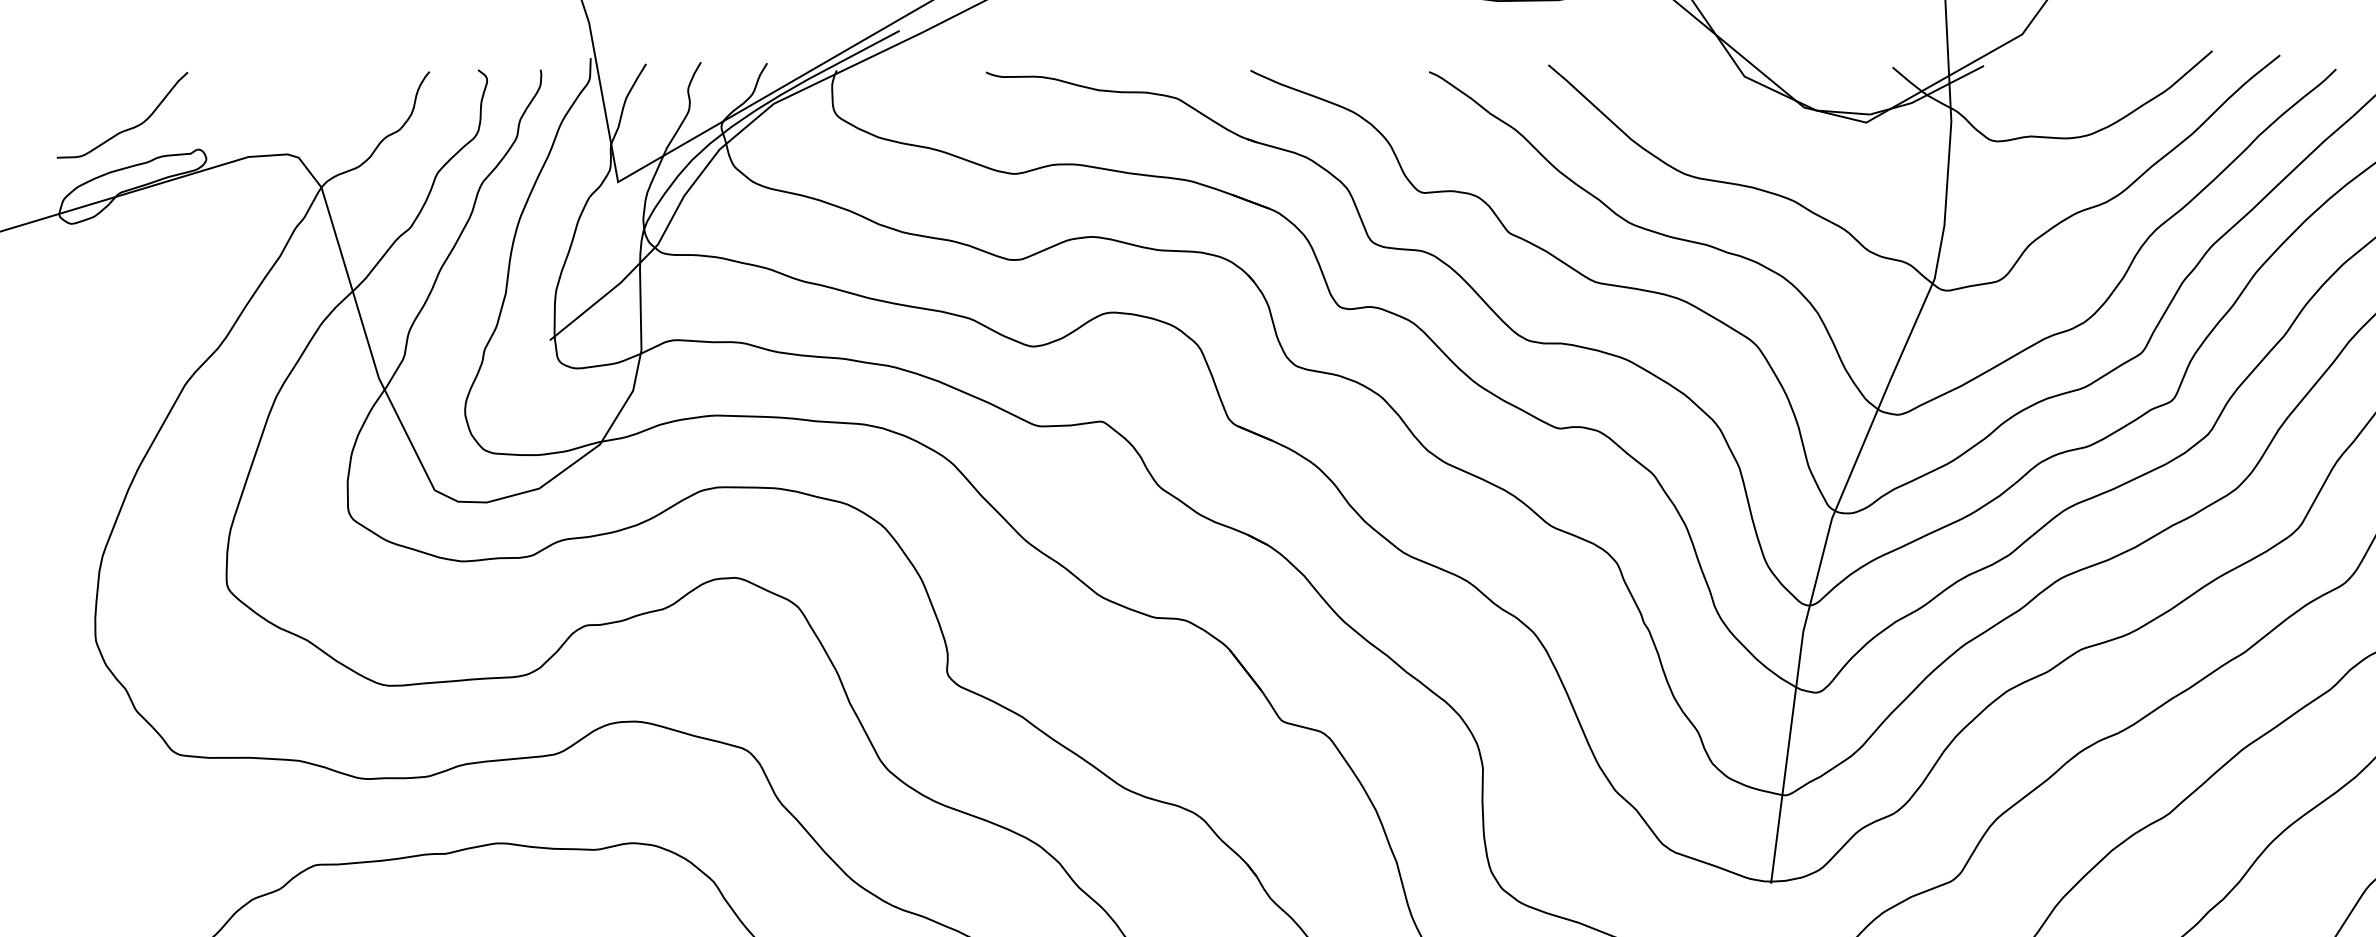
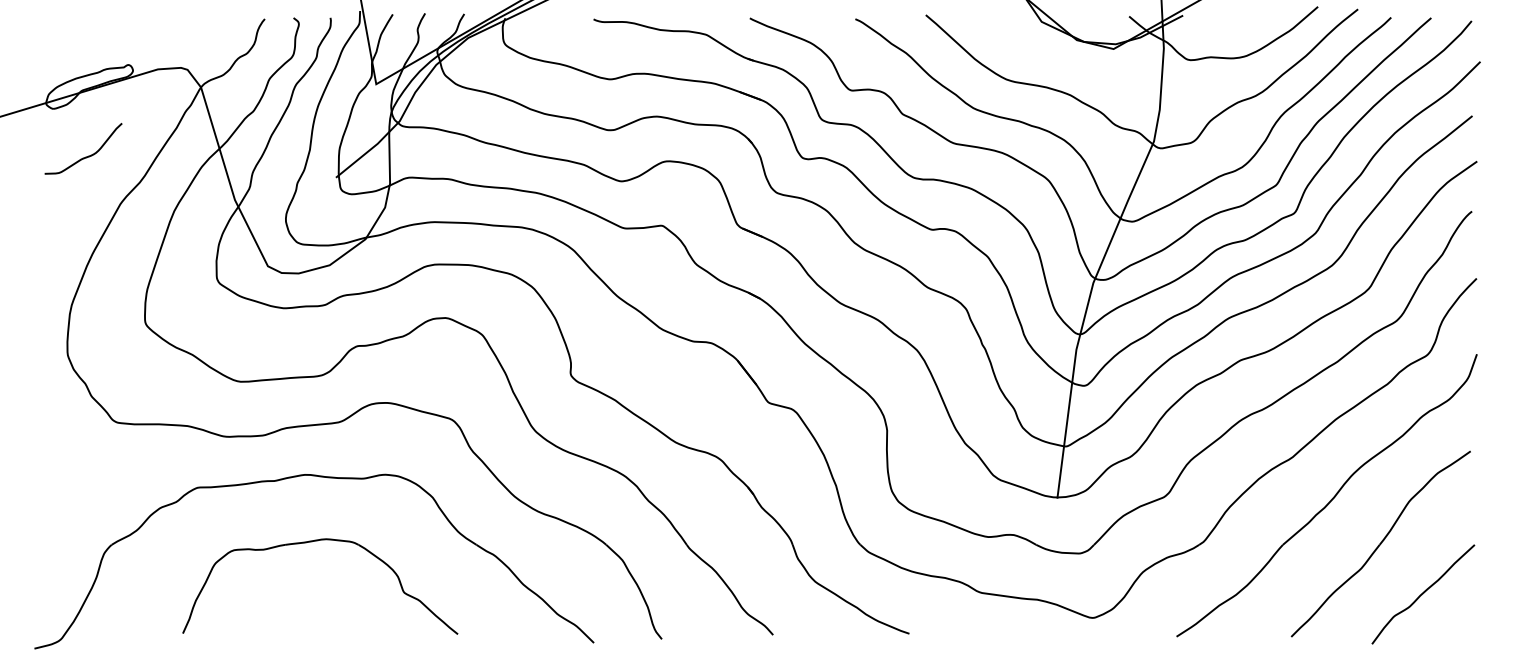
curve: (125, 128) -> (85, 156), moved

